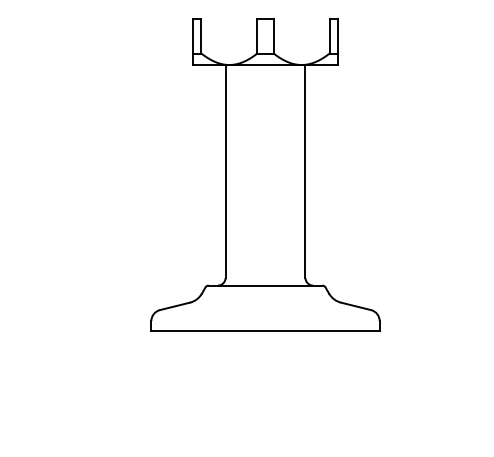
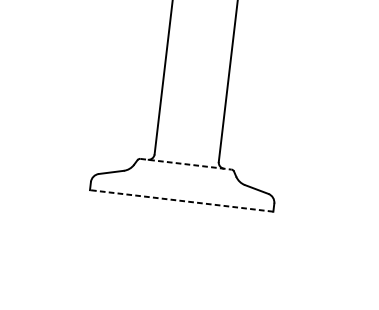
line: (265, 285) -> (185, 164), solid -> dashed
line: (265, 331) -> (181, 201), solid -> dashed

